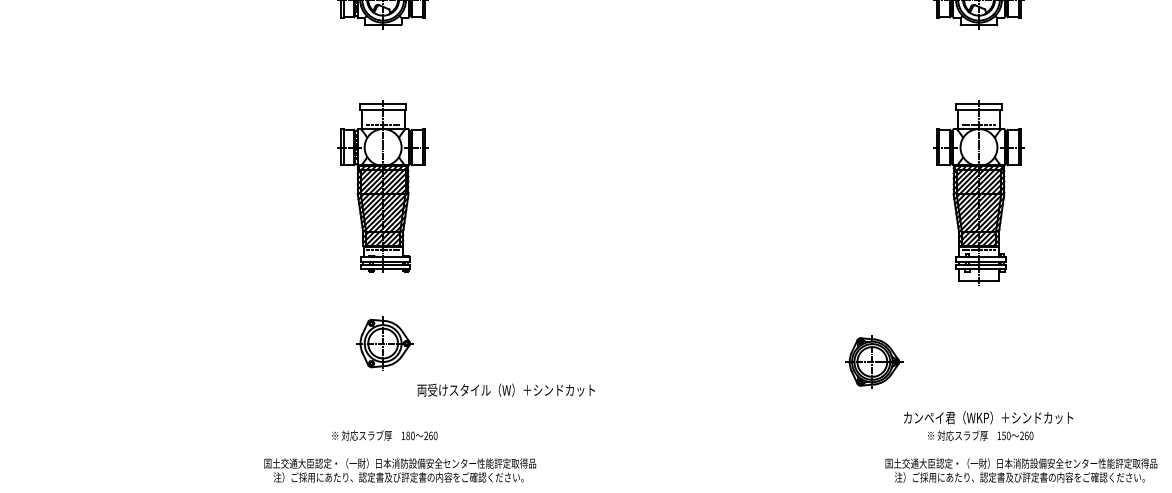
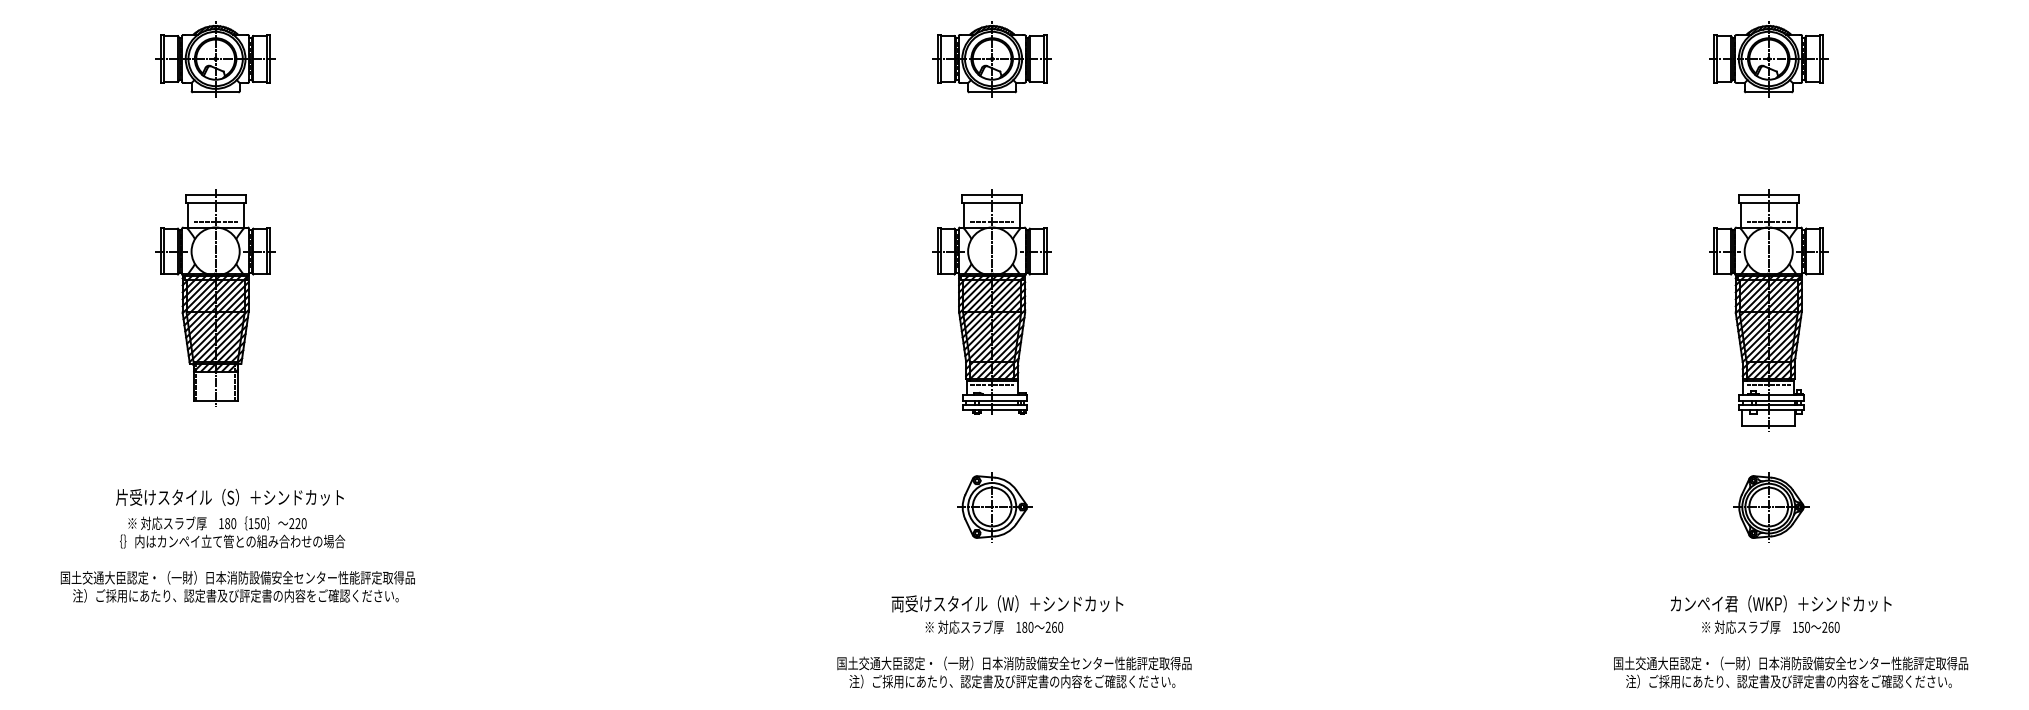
part: (874, 362) -> (1771, 507), moved
text: (506, 389) -> (1007, 603), moved
text: (1021, 470) -> (1791, 672), moved

